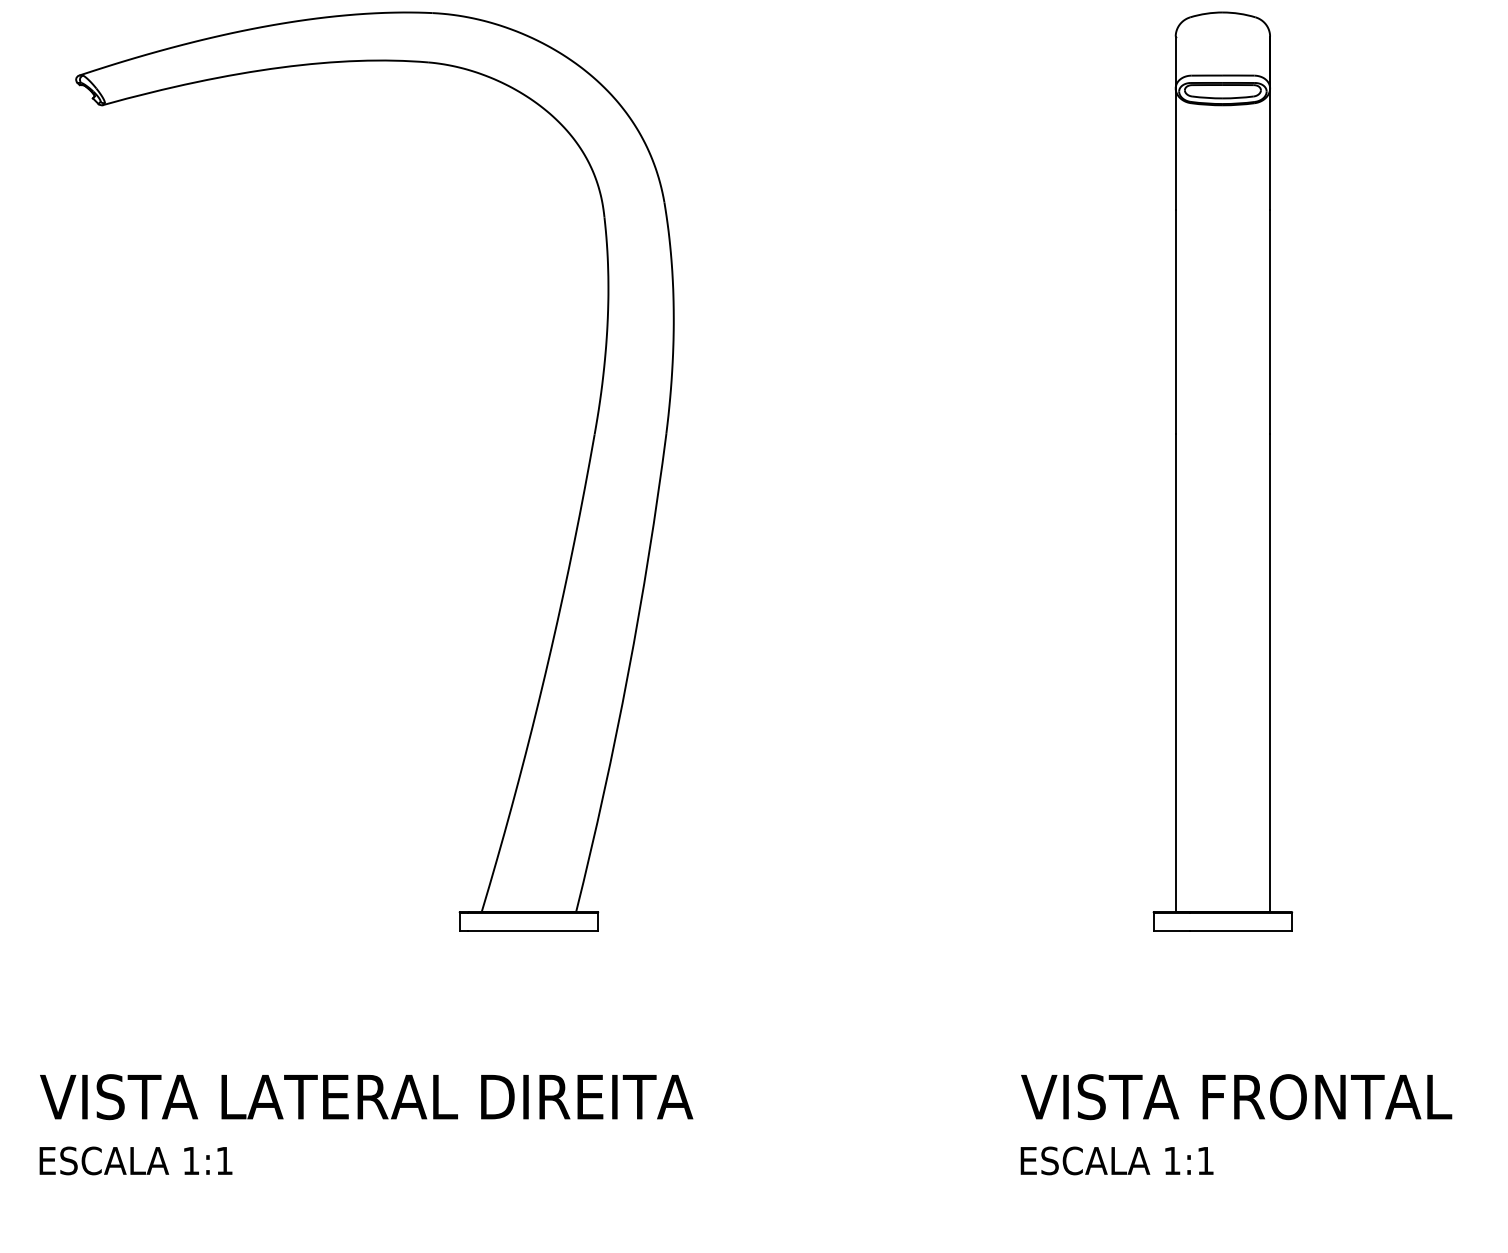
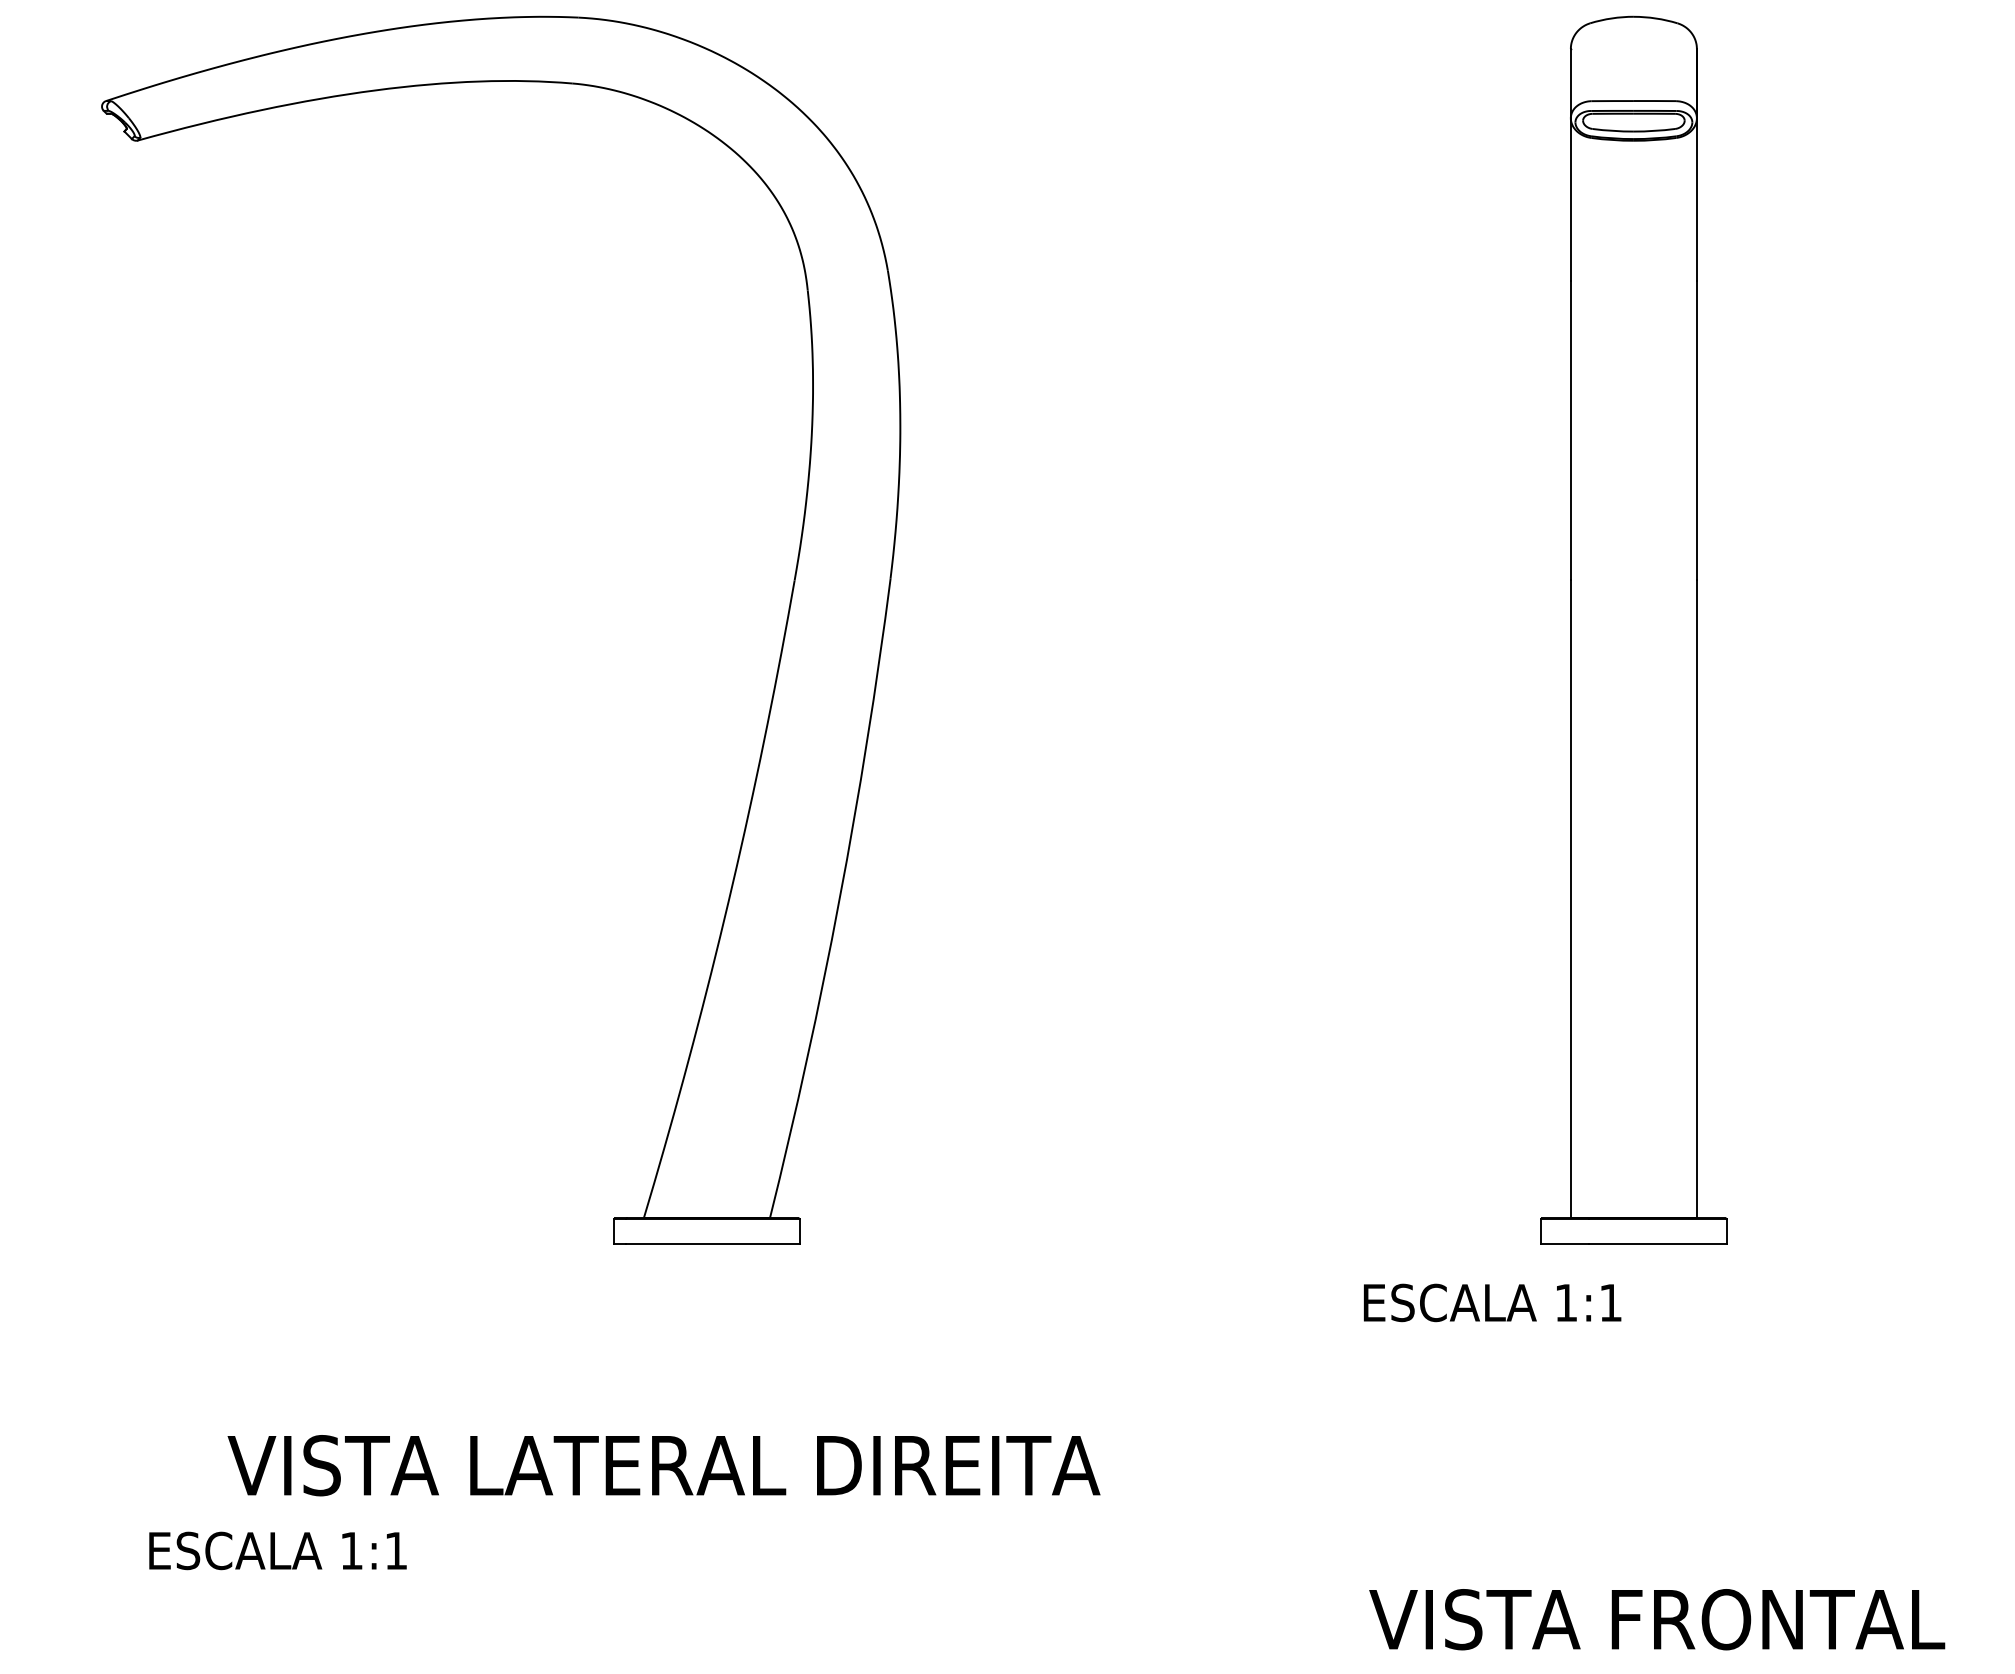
text: (366, 1096) -> (663, 1465), moved
text: (1236, 1096) -> (1657, 1619), moved
text: (135, 1160) -> (277, 1550), moved
text: (1117, 1160) -> (1492, 1302), moved

